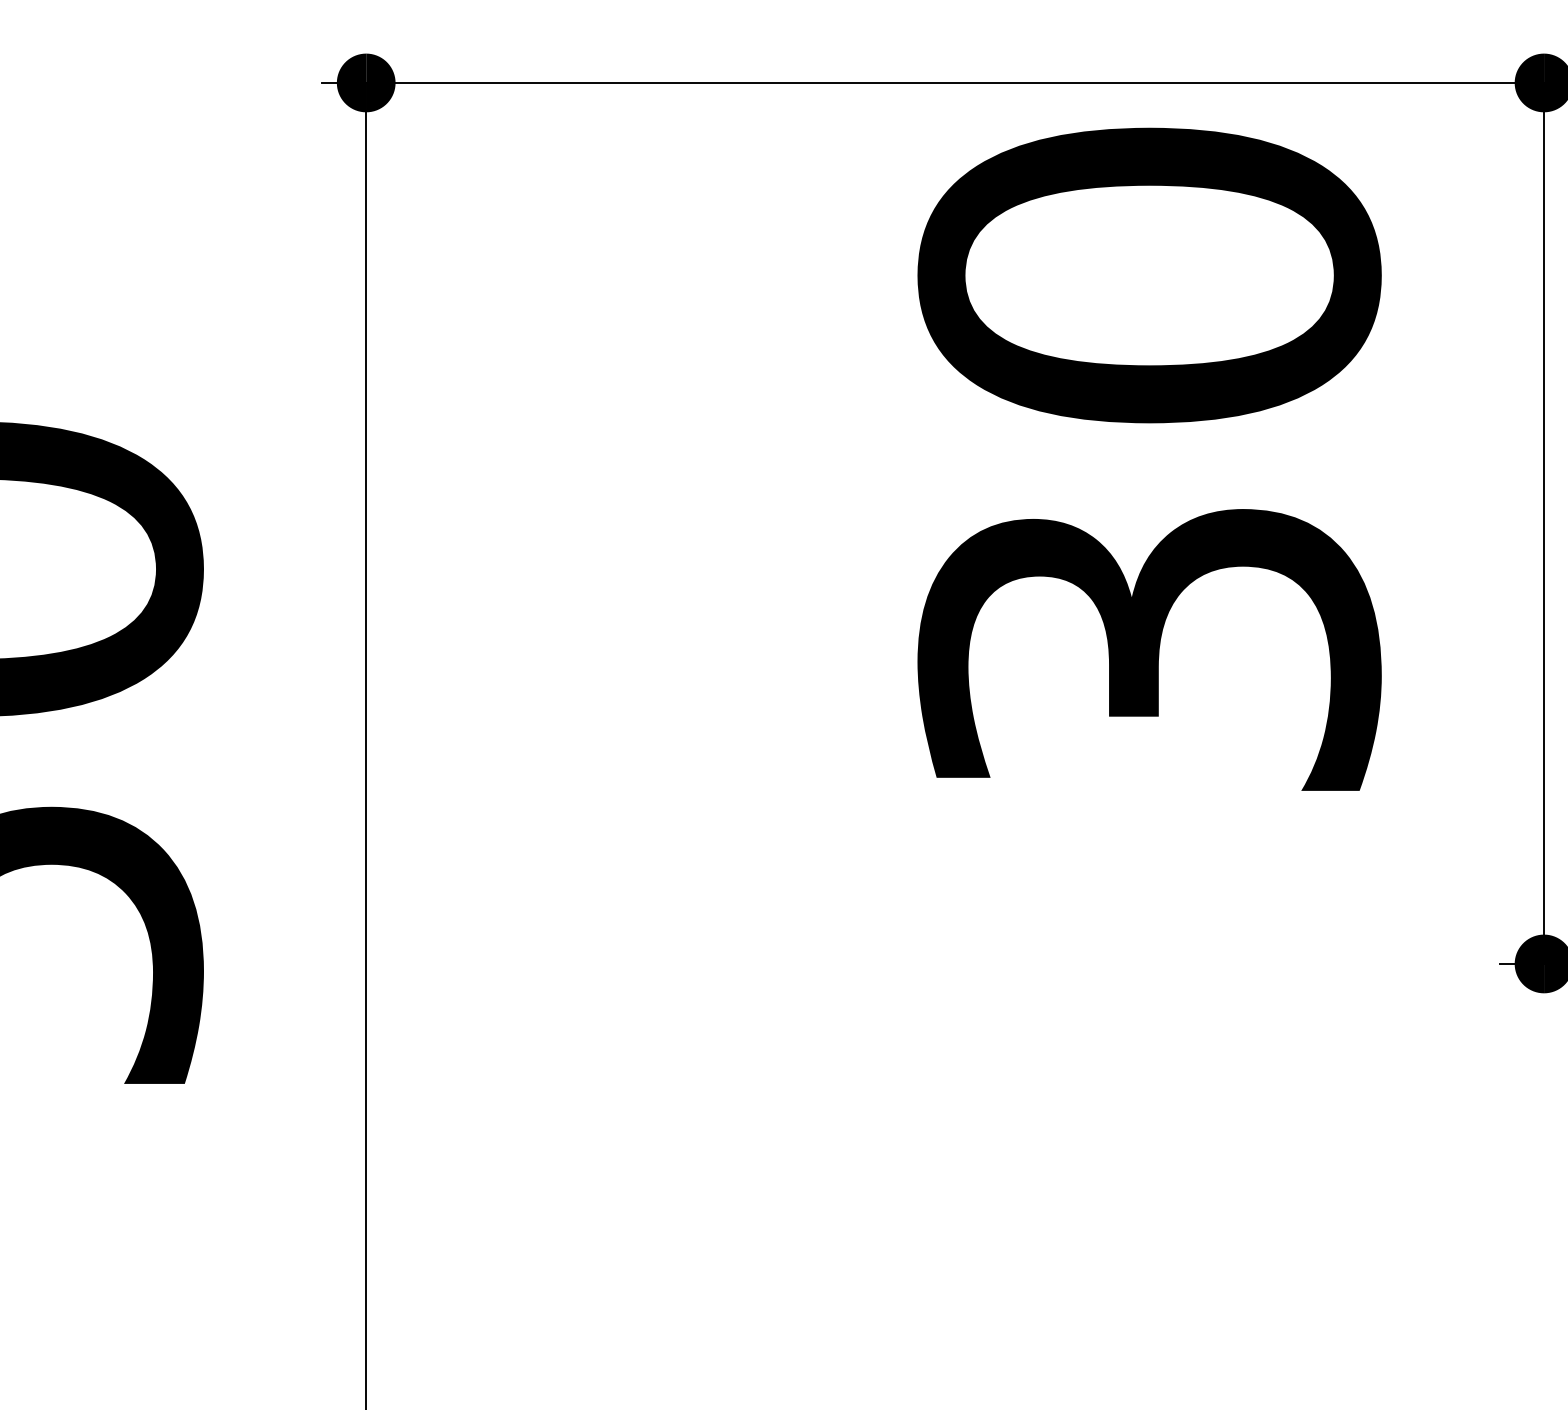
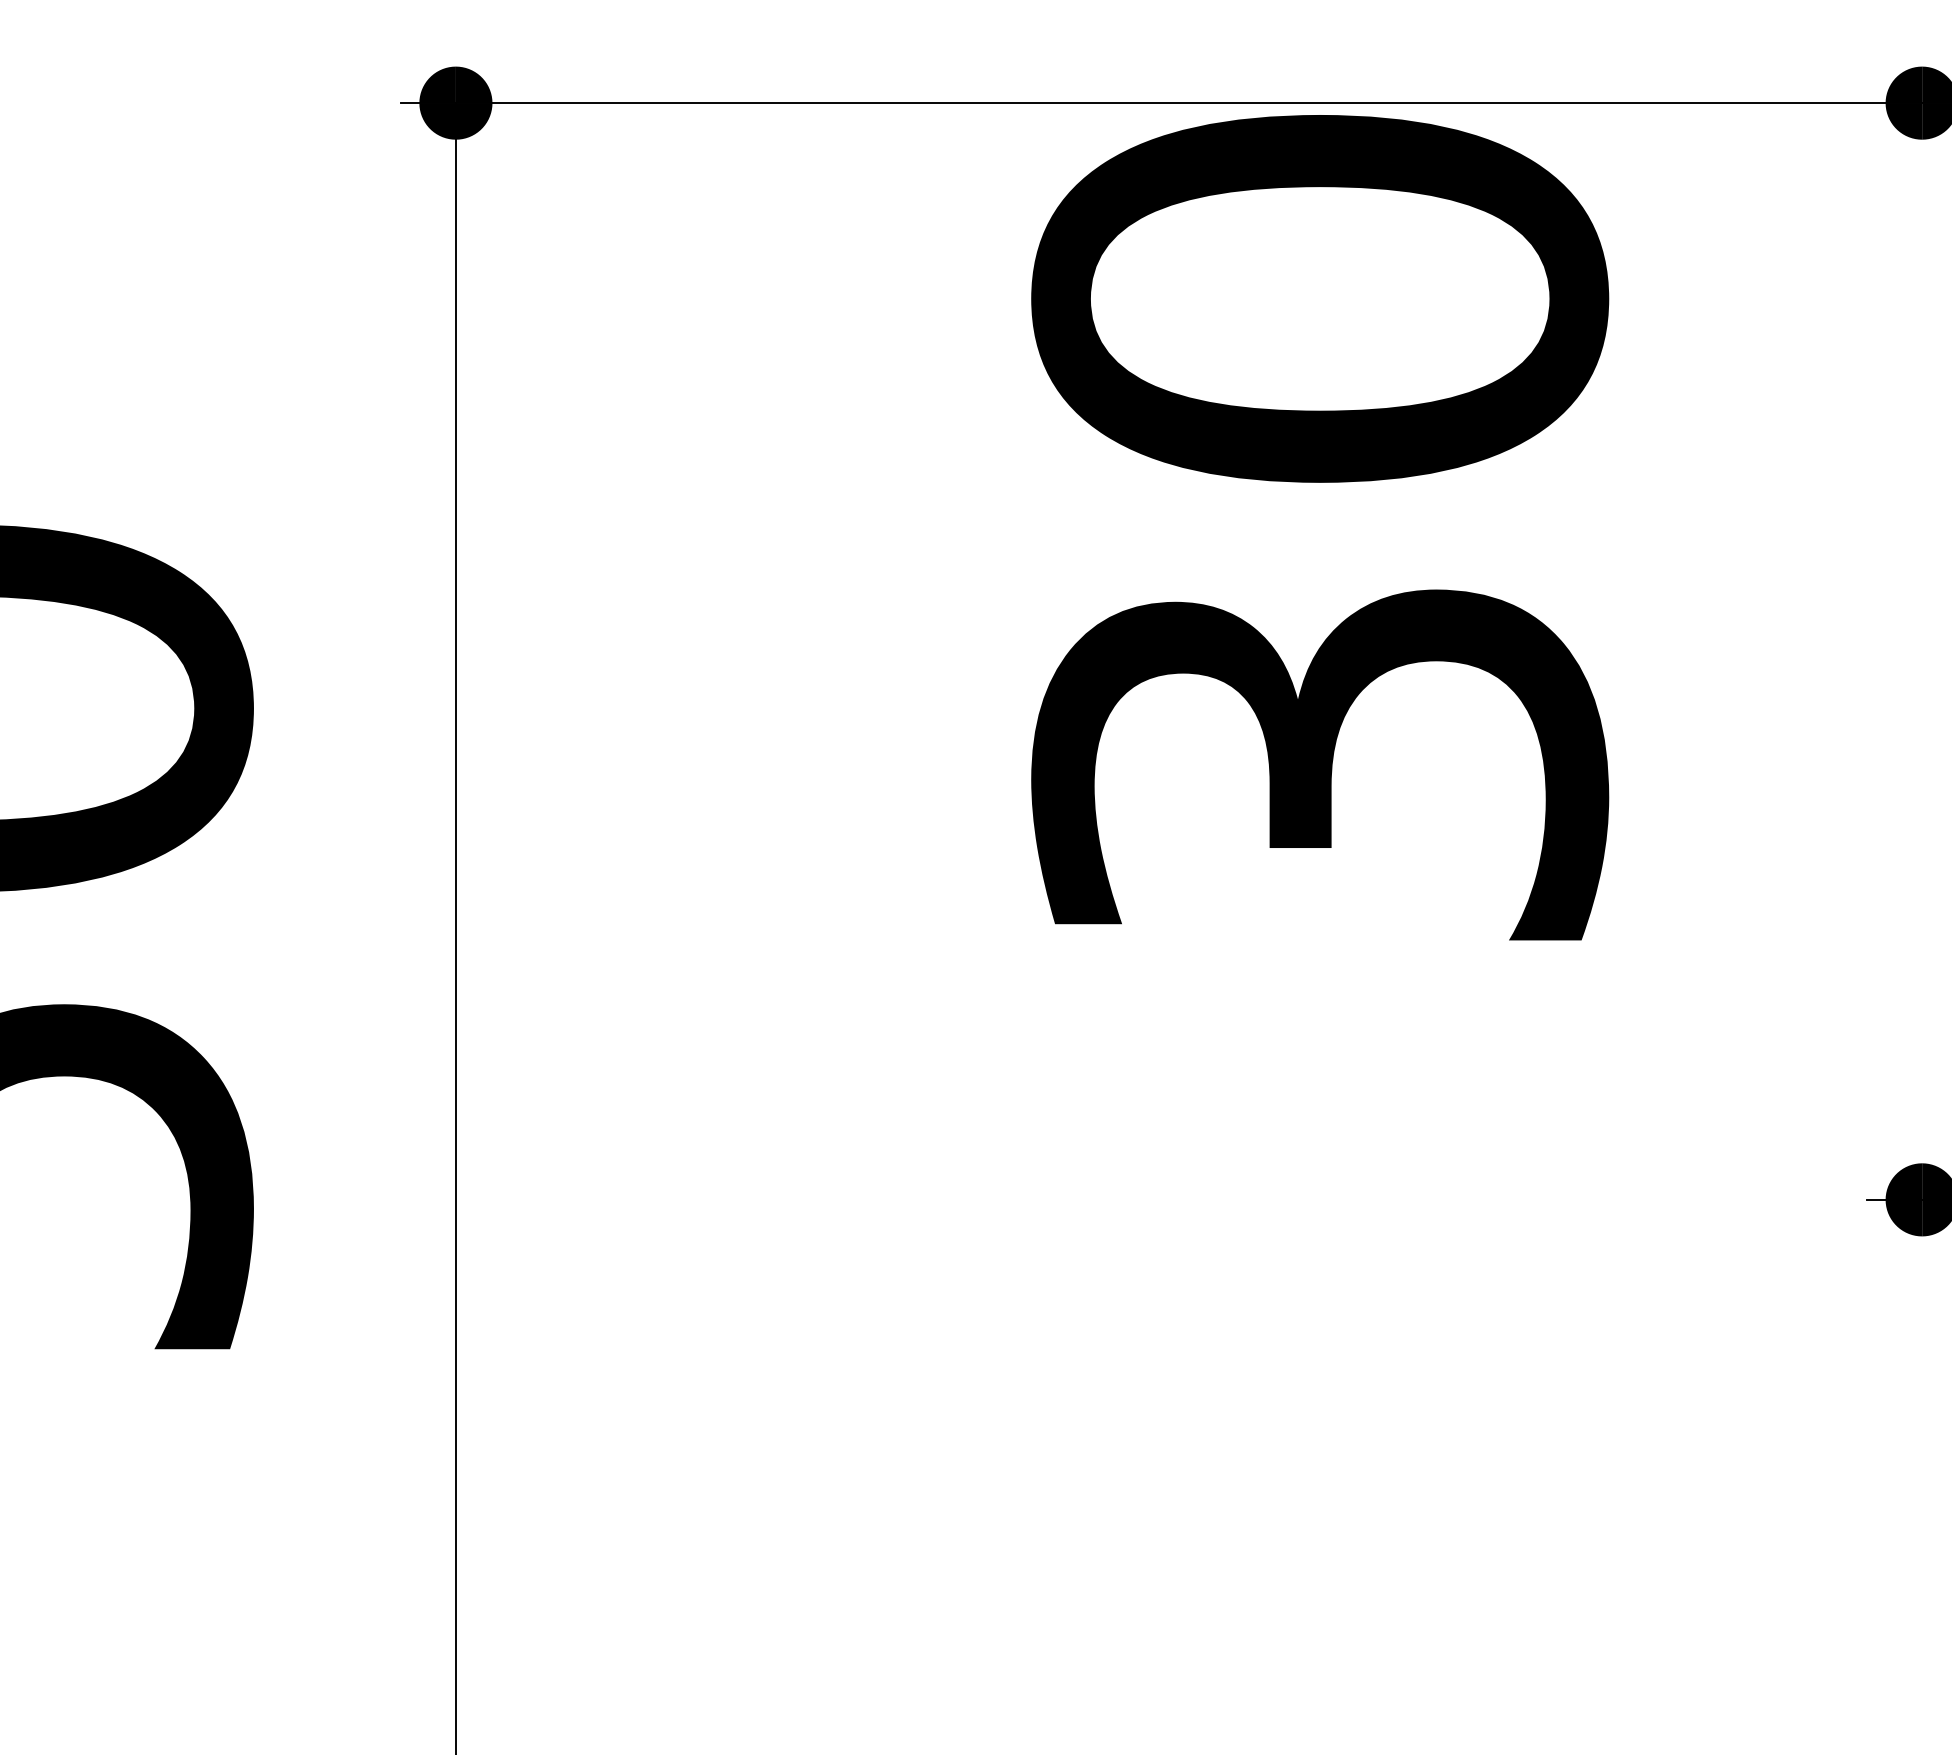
text: (1149, 459) -> (1320, 527), moved
line: (1544, 523) -> (1922, 651), removed

